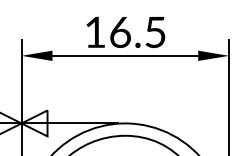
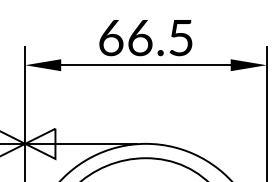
text: (95, 32) -> (111, 37), 16.5 -> 66.5

